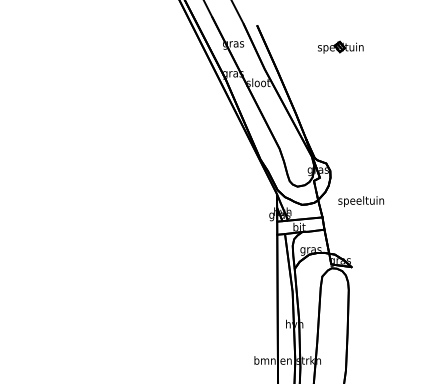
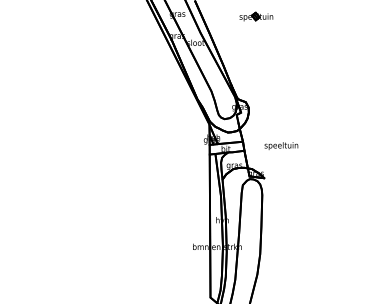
text: (361, 200) -> (281, 145), moved

